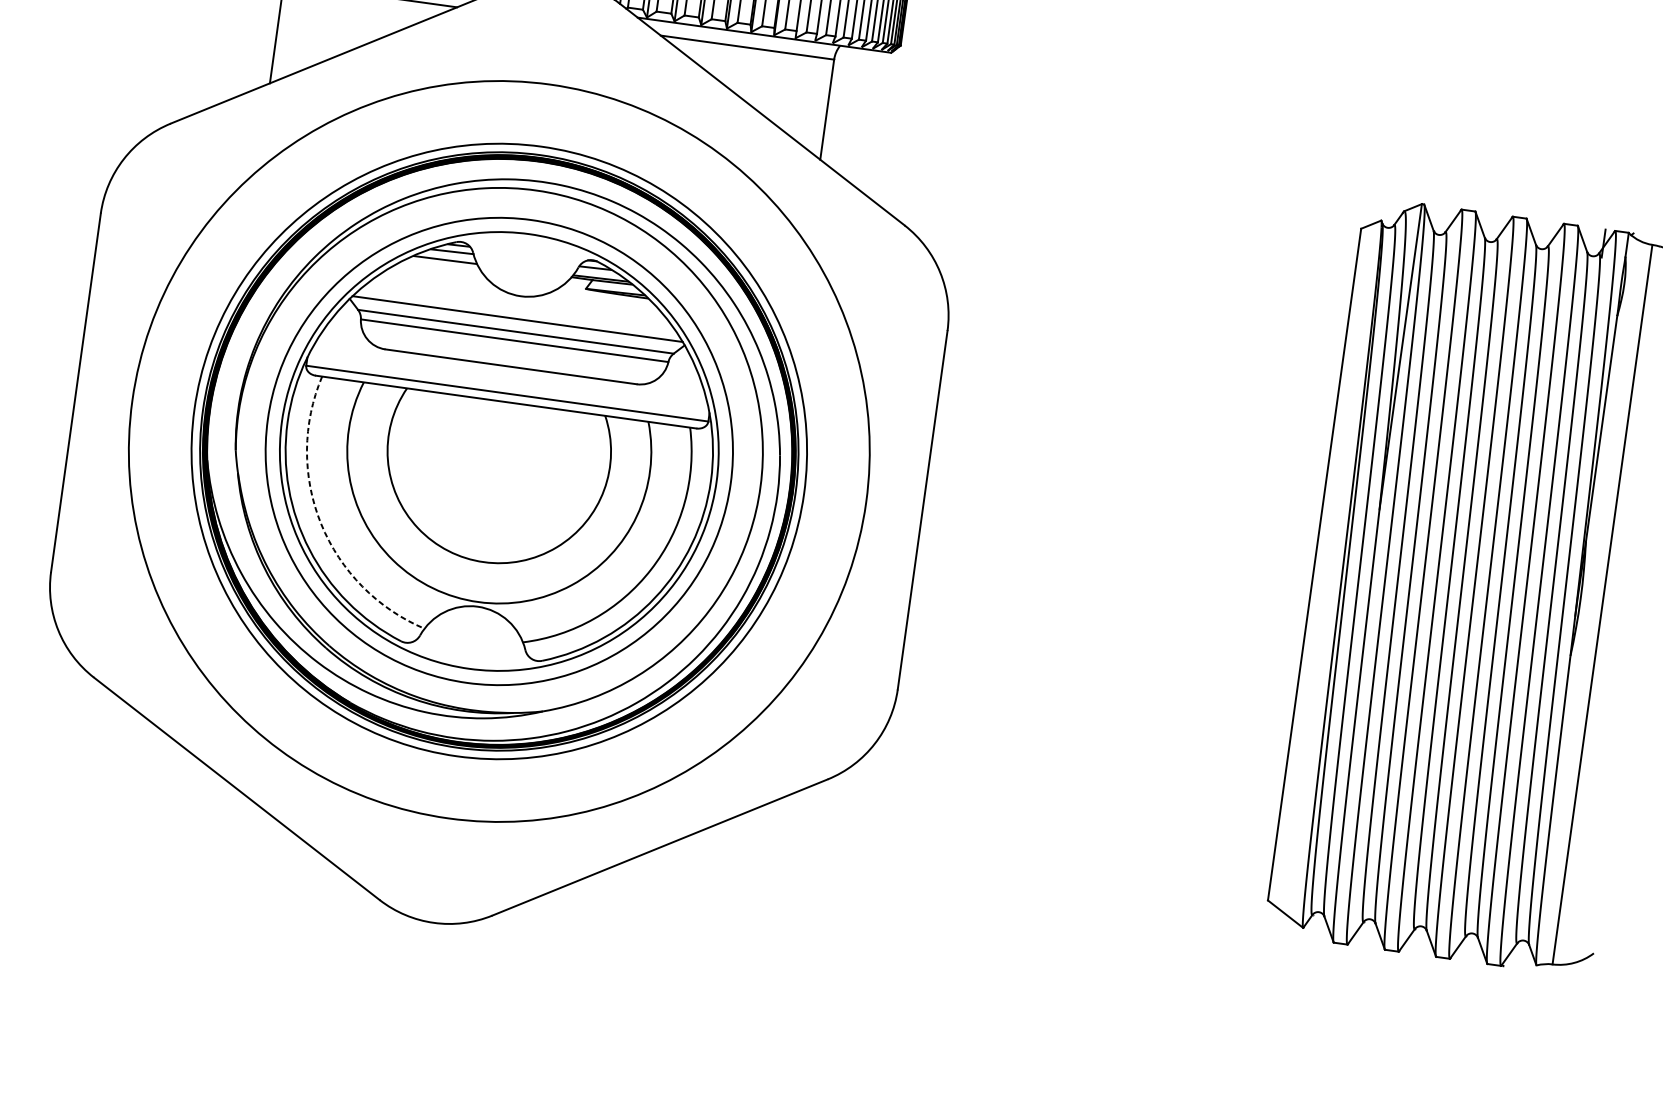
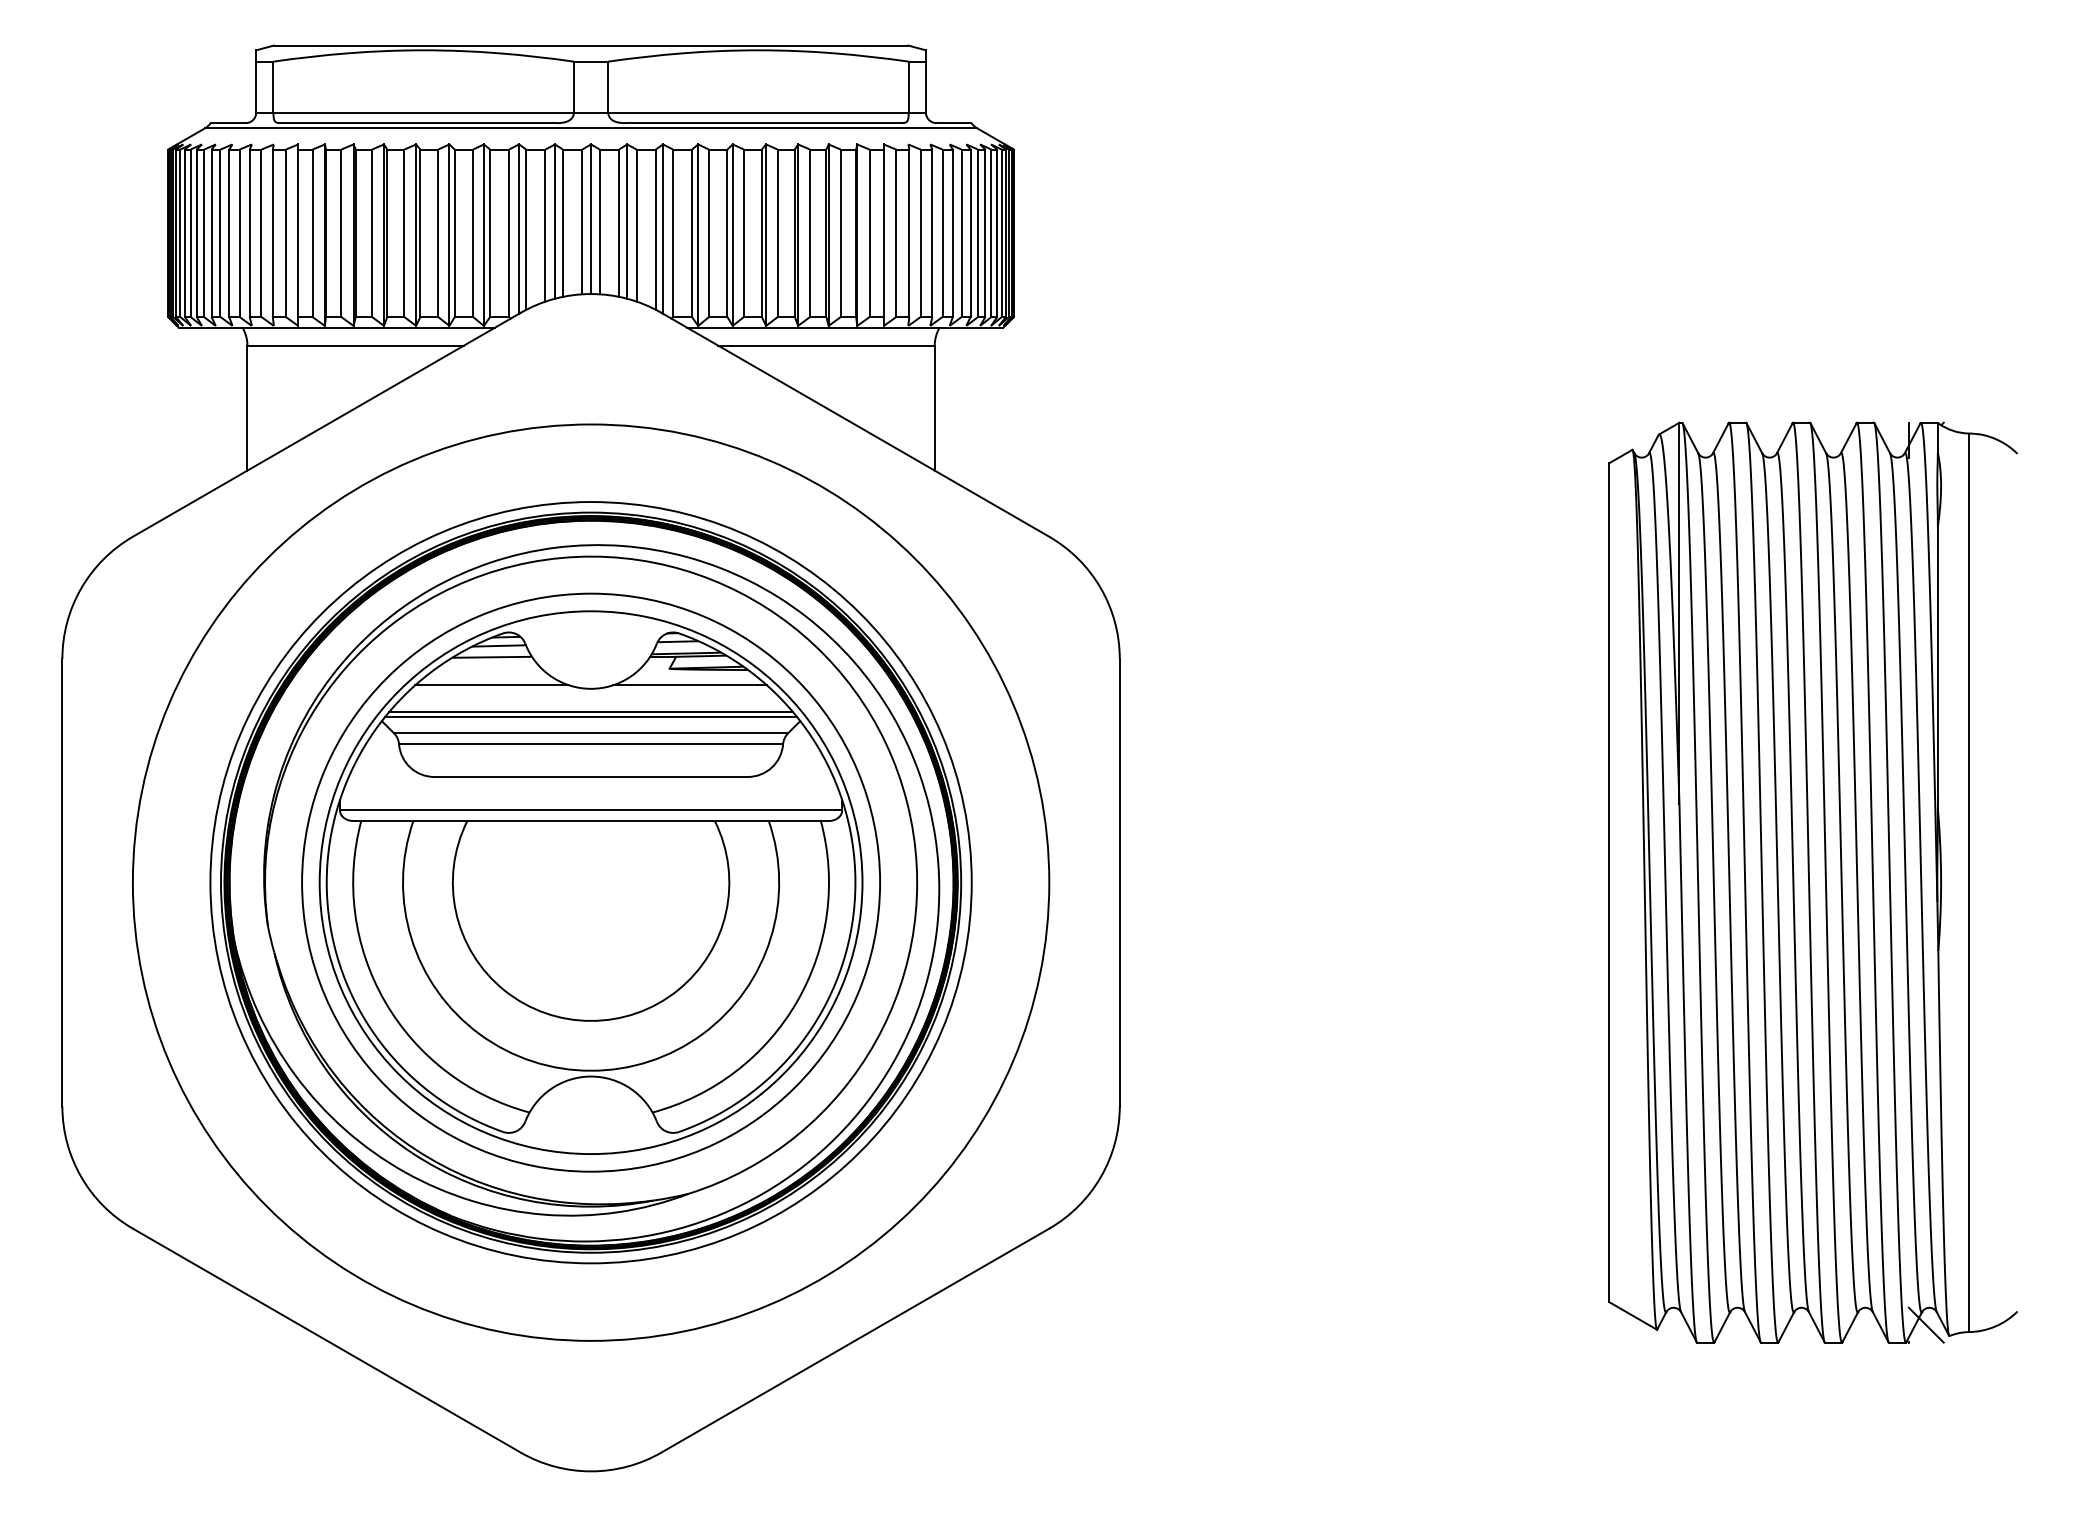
line: (442, 282) -> (492, 685), added
line: (600, 304) -> (689, 685), added
line: (518, 315) -> (591, 712), added
arc: (321, 523) -> (385, 1001), dashed -> solid
line: (1518, 953) -> (1925, 1324), added

